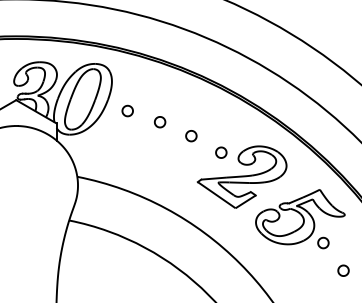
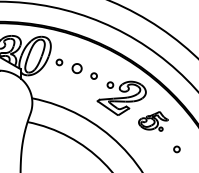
part: (159, 122) -> (76, 68), size x1.6
part: (300, 219) -> (153, 121), size x0.6

